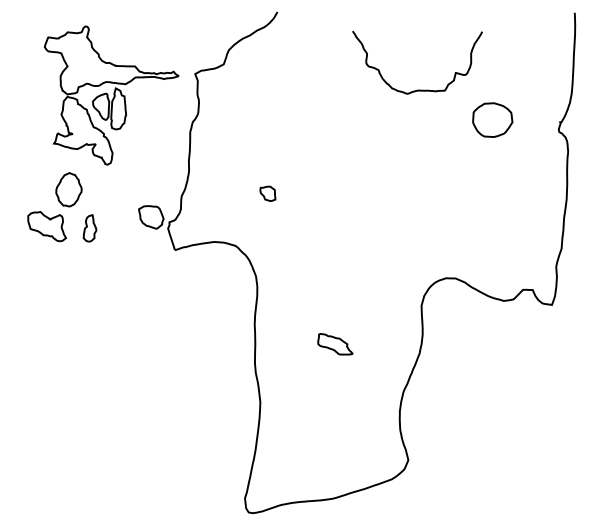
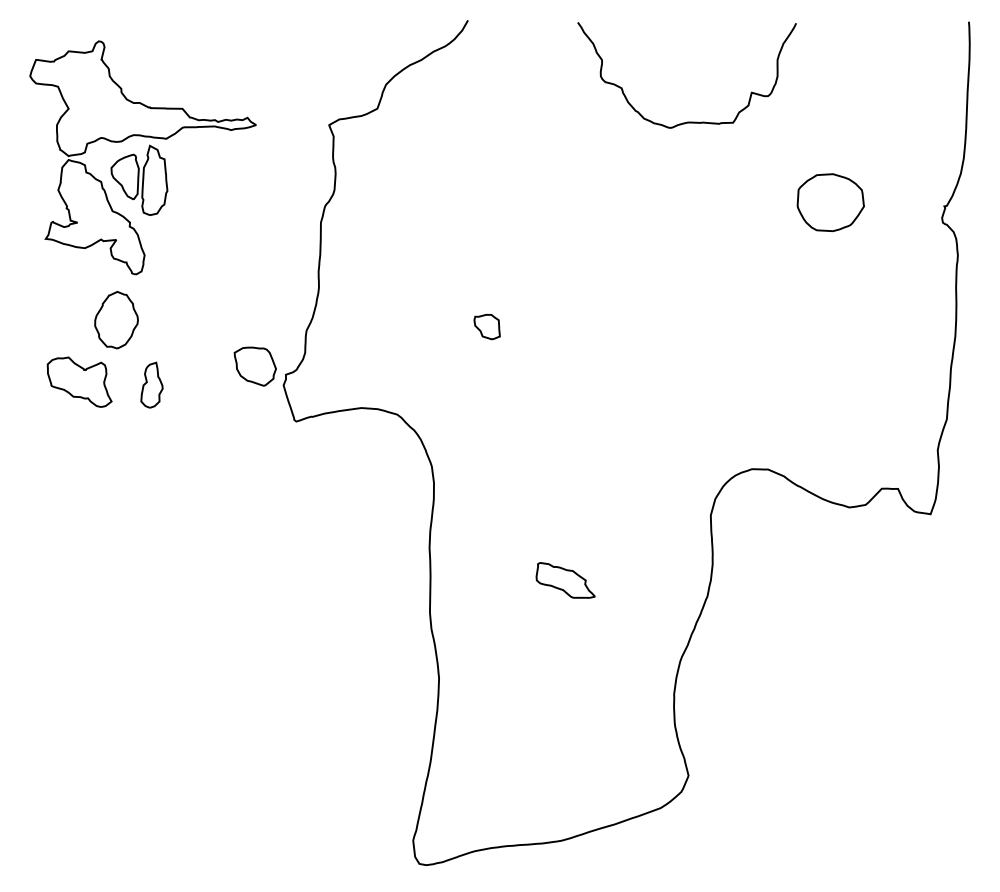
curve: (417, 89) -> (687, 120), moved
part: (111, 95) -> (142, 157), moved
part: (267, 193) -> (486, 326), moved

